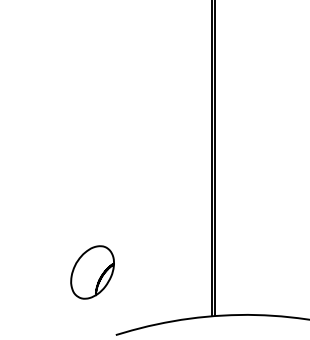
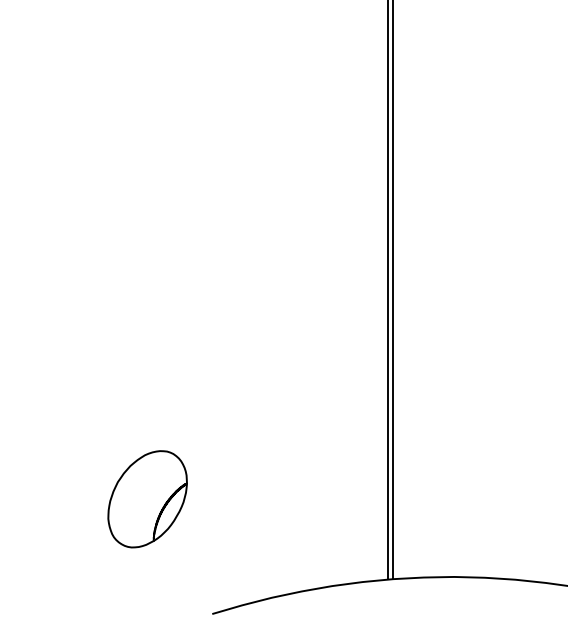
part: (92, 272) -> (147, 499), moved

